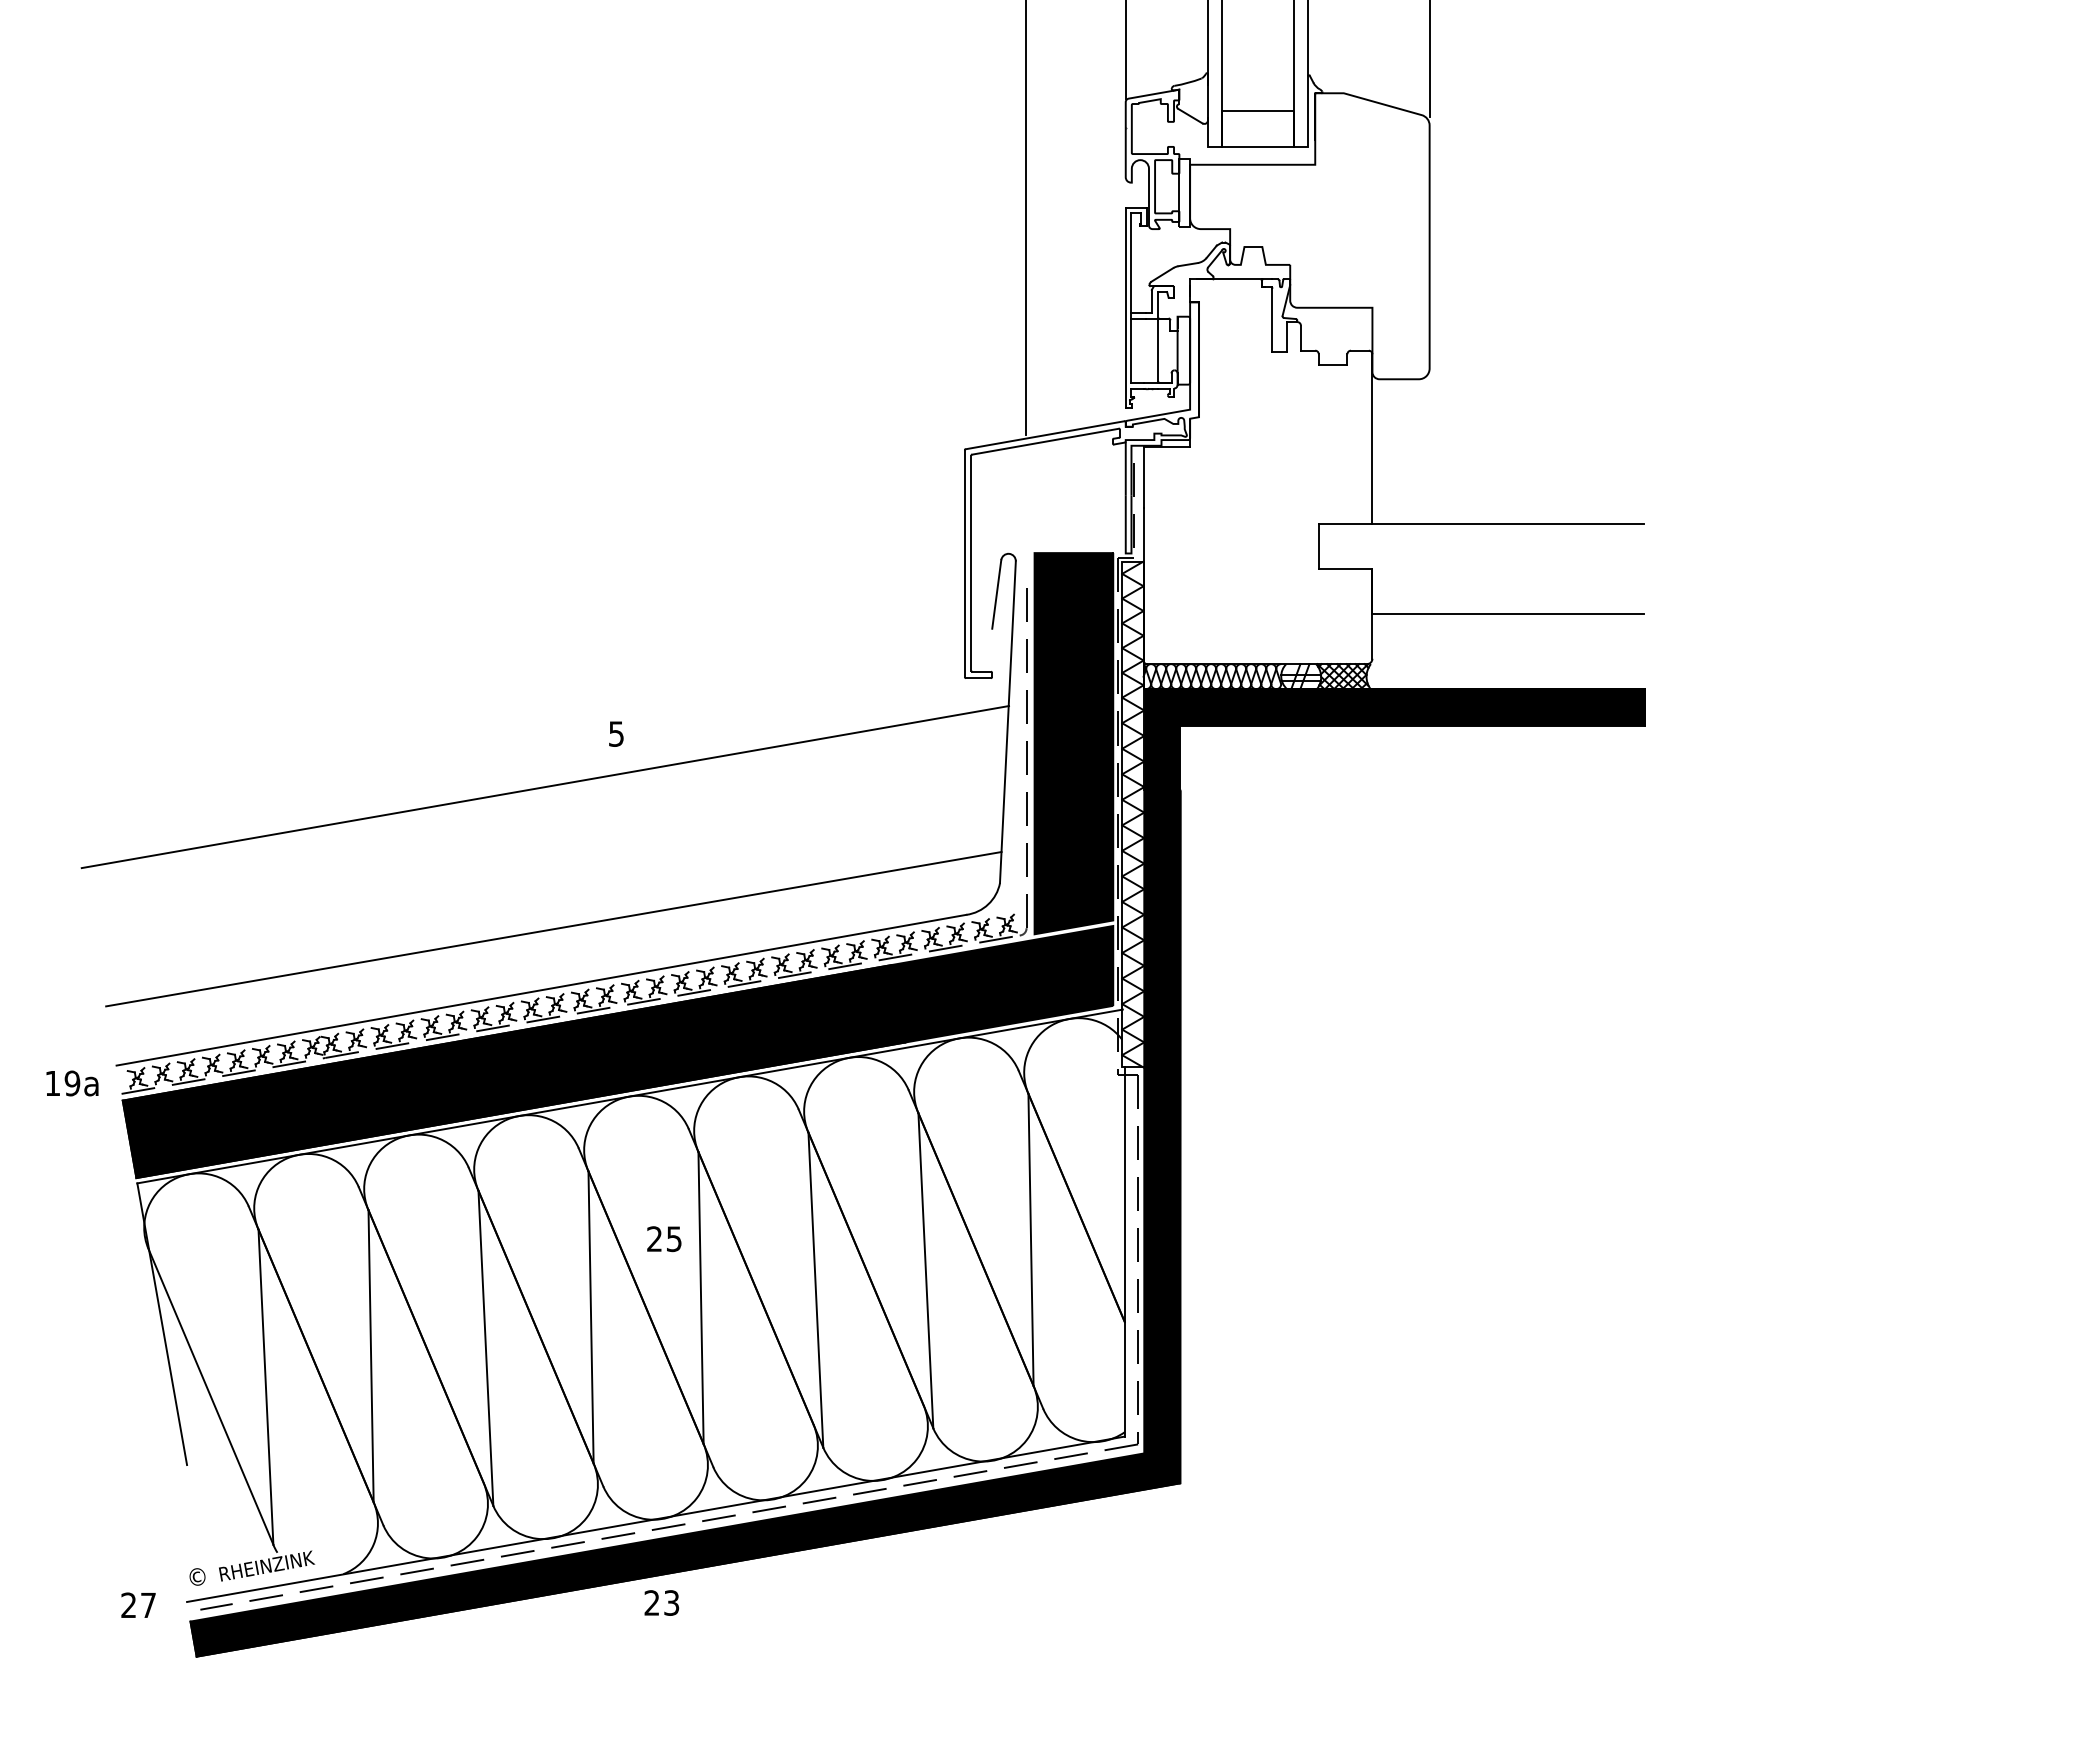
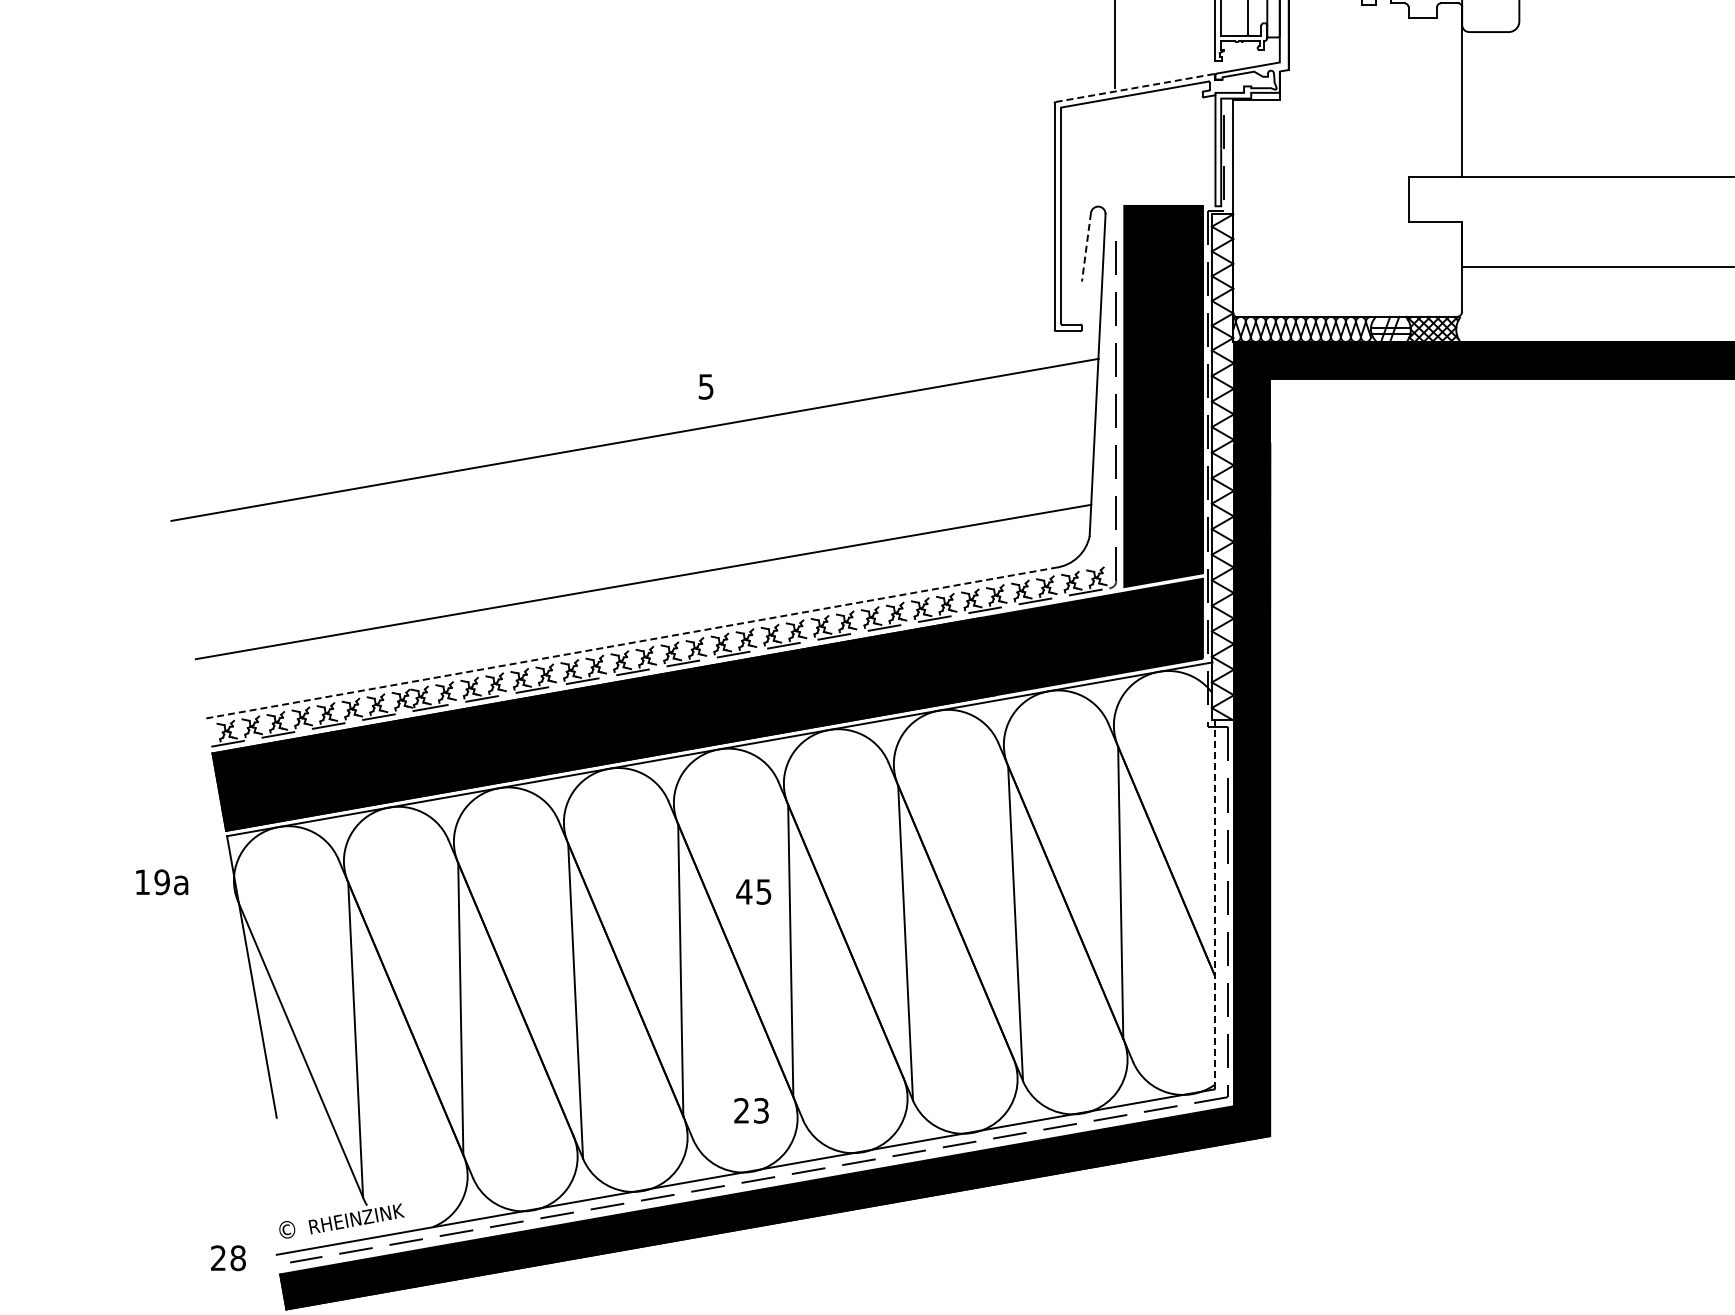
line: (1045, 435) -> (1135, 88), solid -> dashed
line: (996, 594) -> (1086, 247), solid -> dashed
line: (541, 990) -> (631, 643), solid -> dashed
text: (72, 1083) -> (162, 882), moved
text: (654, 1238) -> (744, 891), 25 -> 45
line: (1124, 1252) -> (1214, 905), solid -> dashed
text: (661, 1602) -> (751, 1110), moved
text: (148, 1605) -> (238, 1258), 27 -> 28

